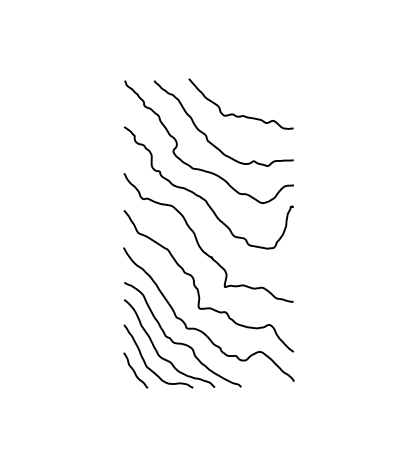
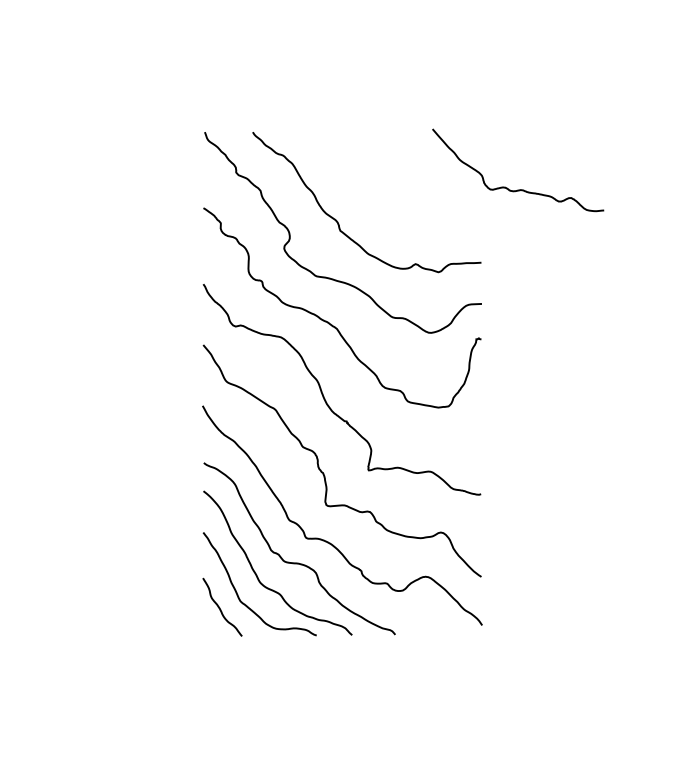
curve: (240, 115) -> (517, 189), moved

